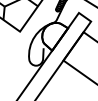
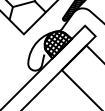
hatch: (54, 35) -> (57, 43), added

